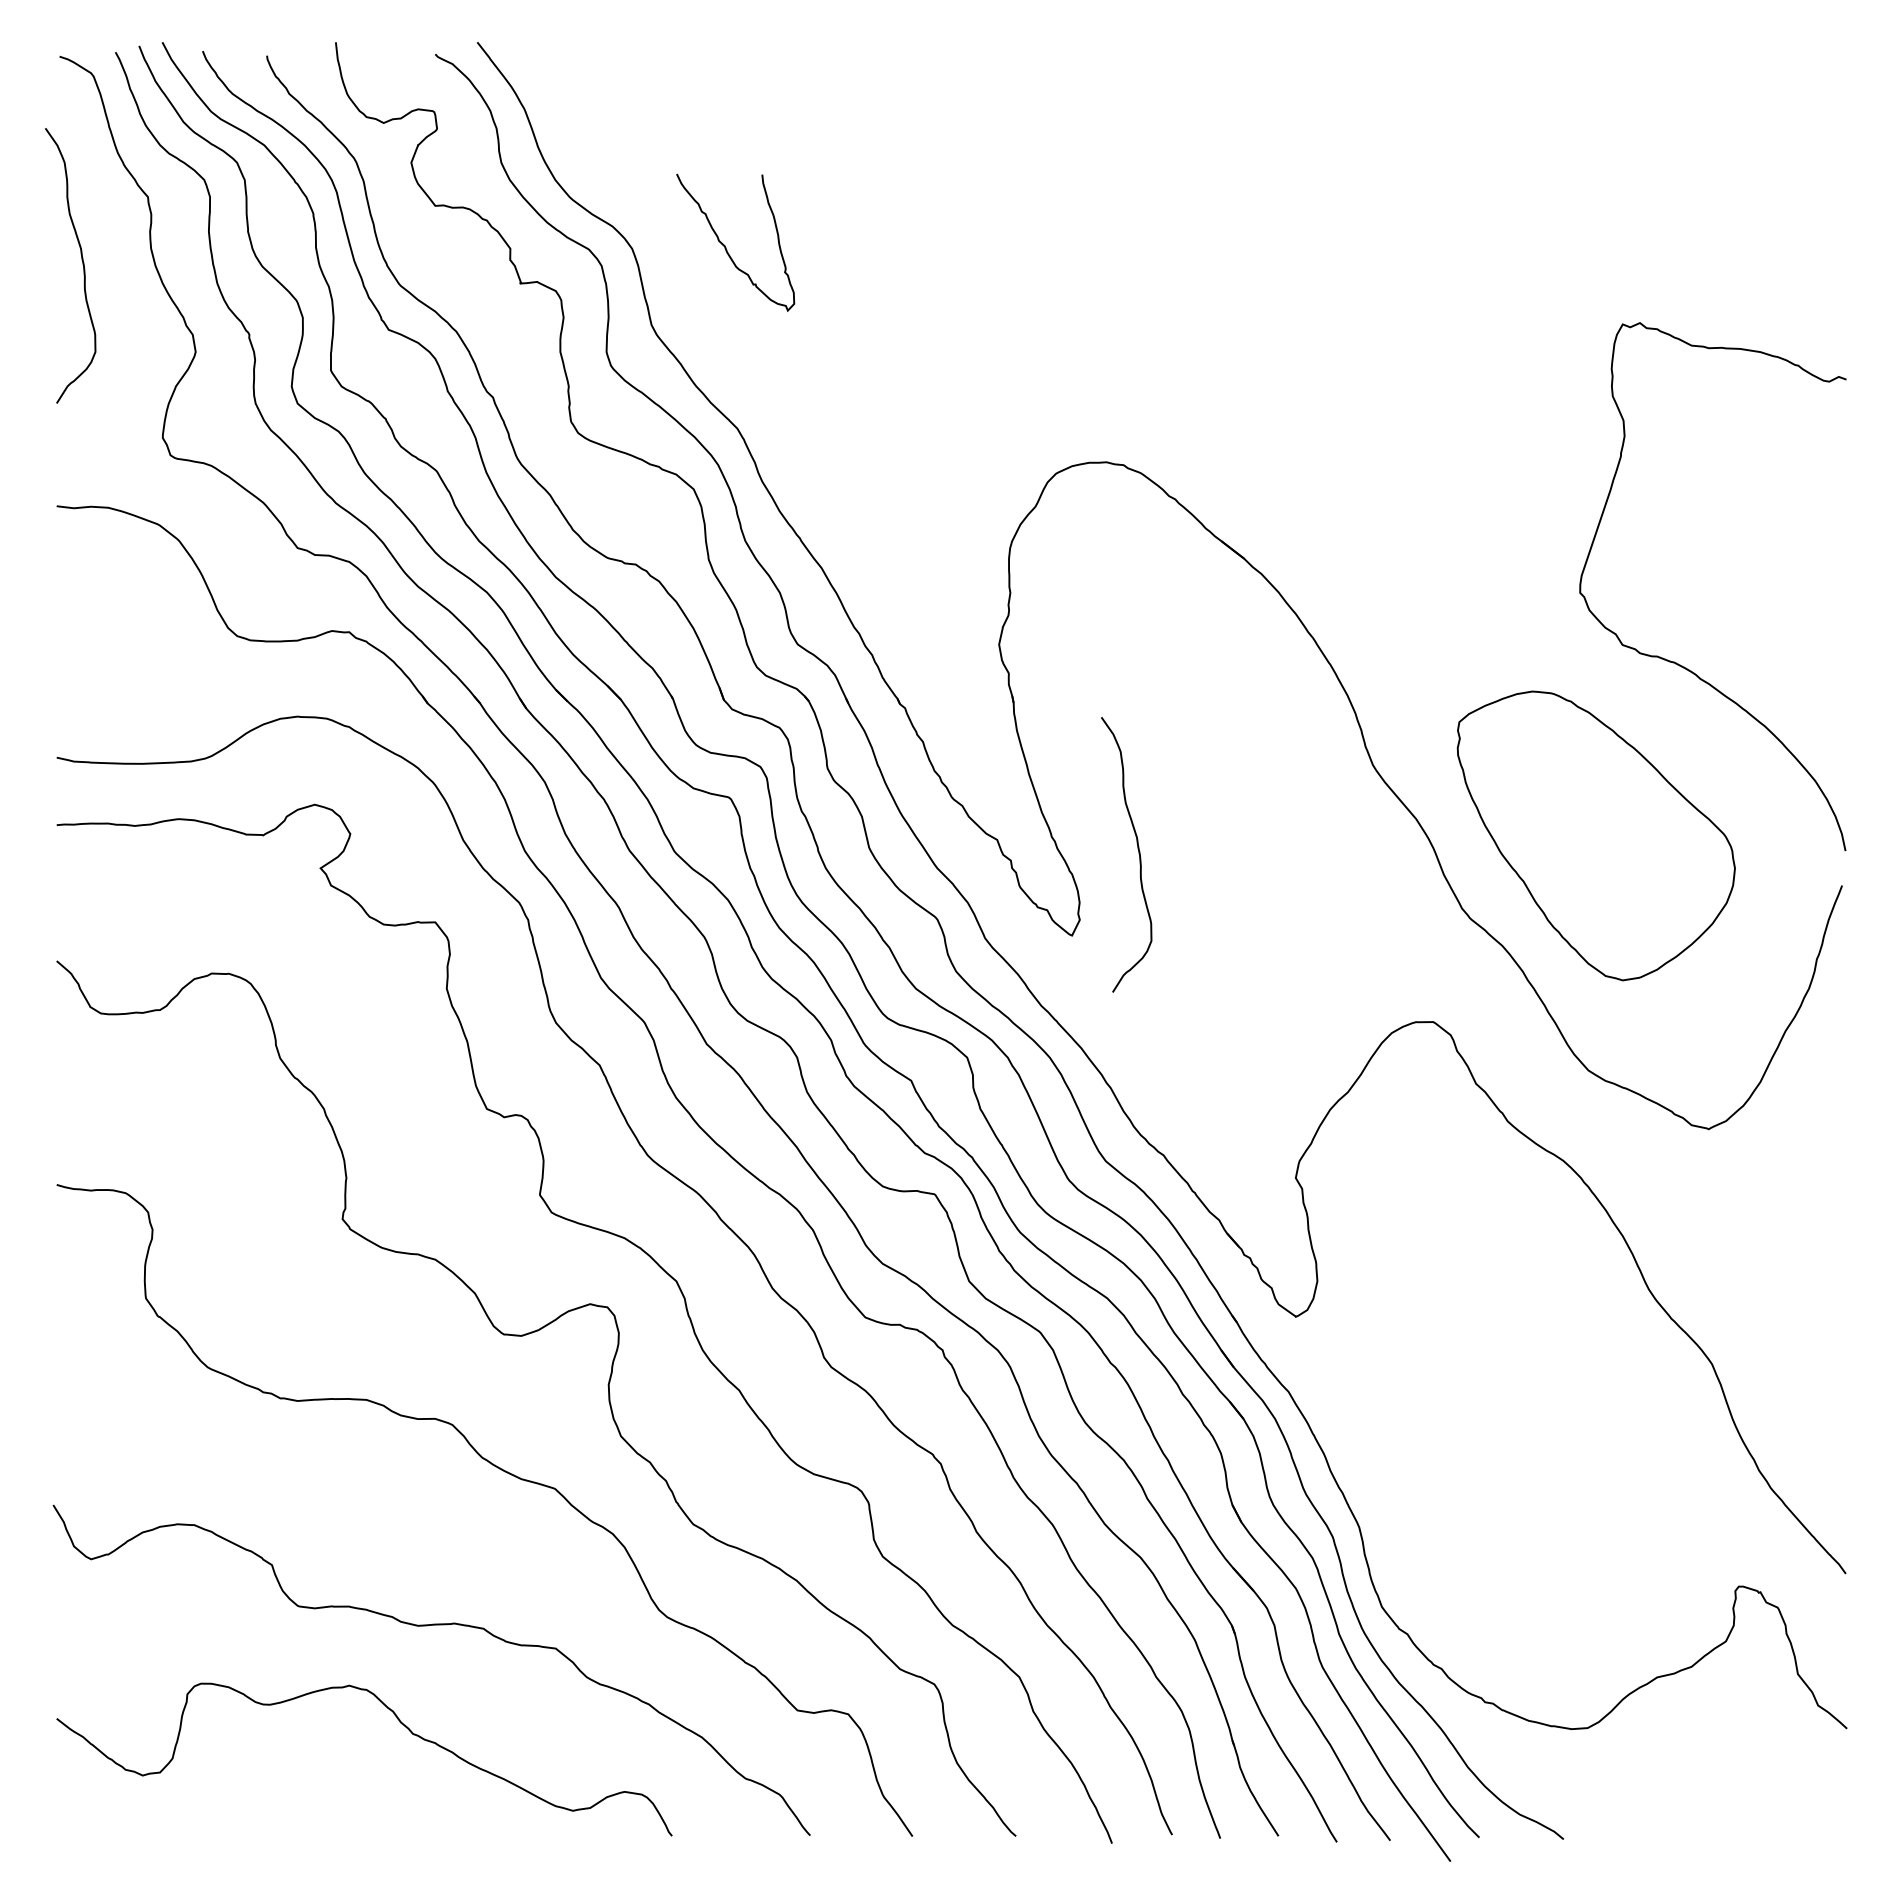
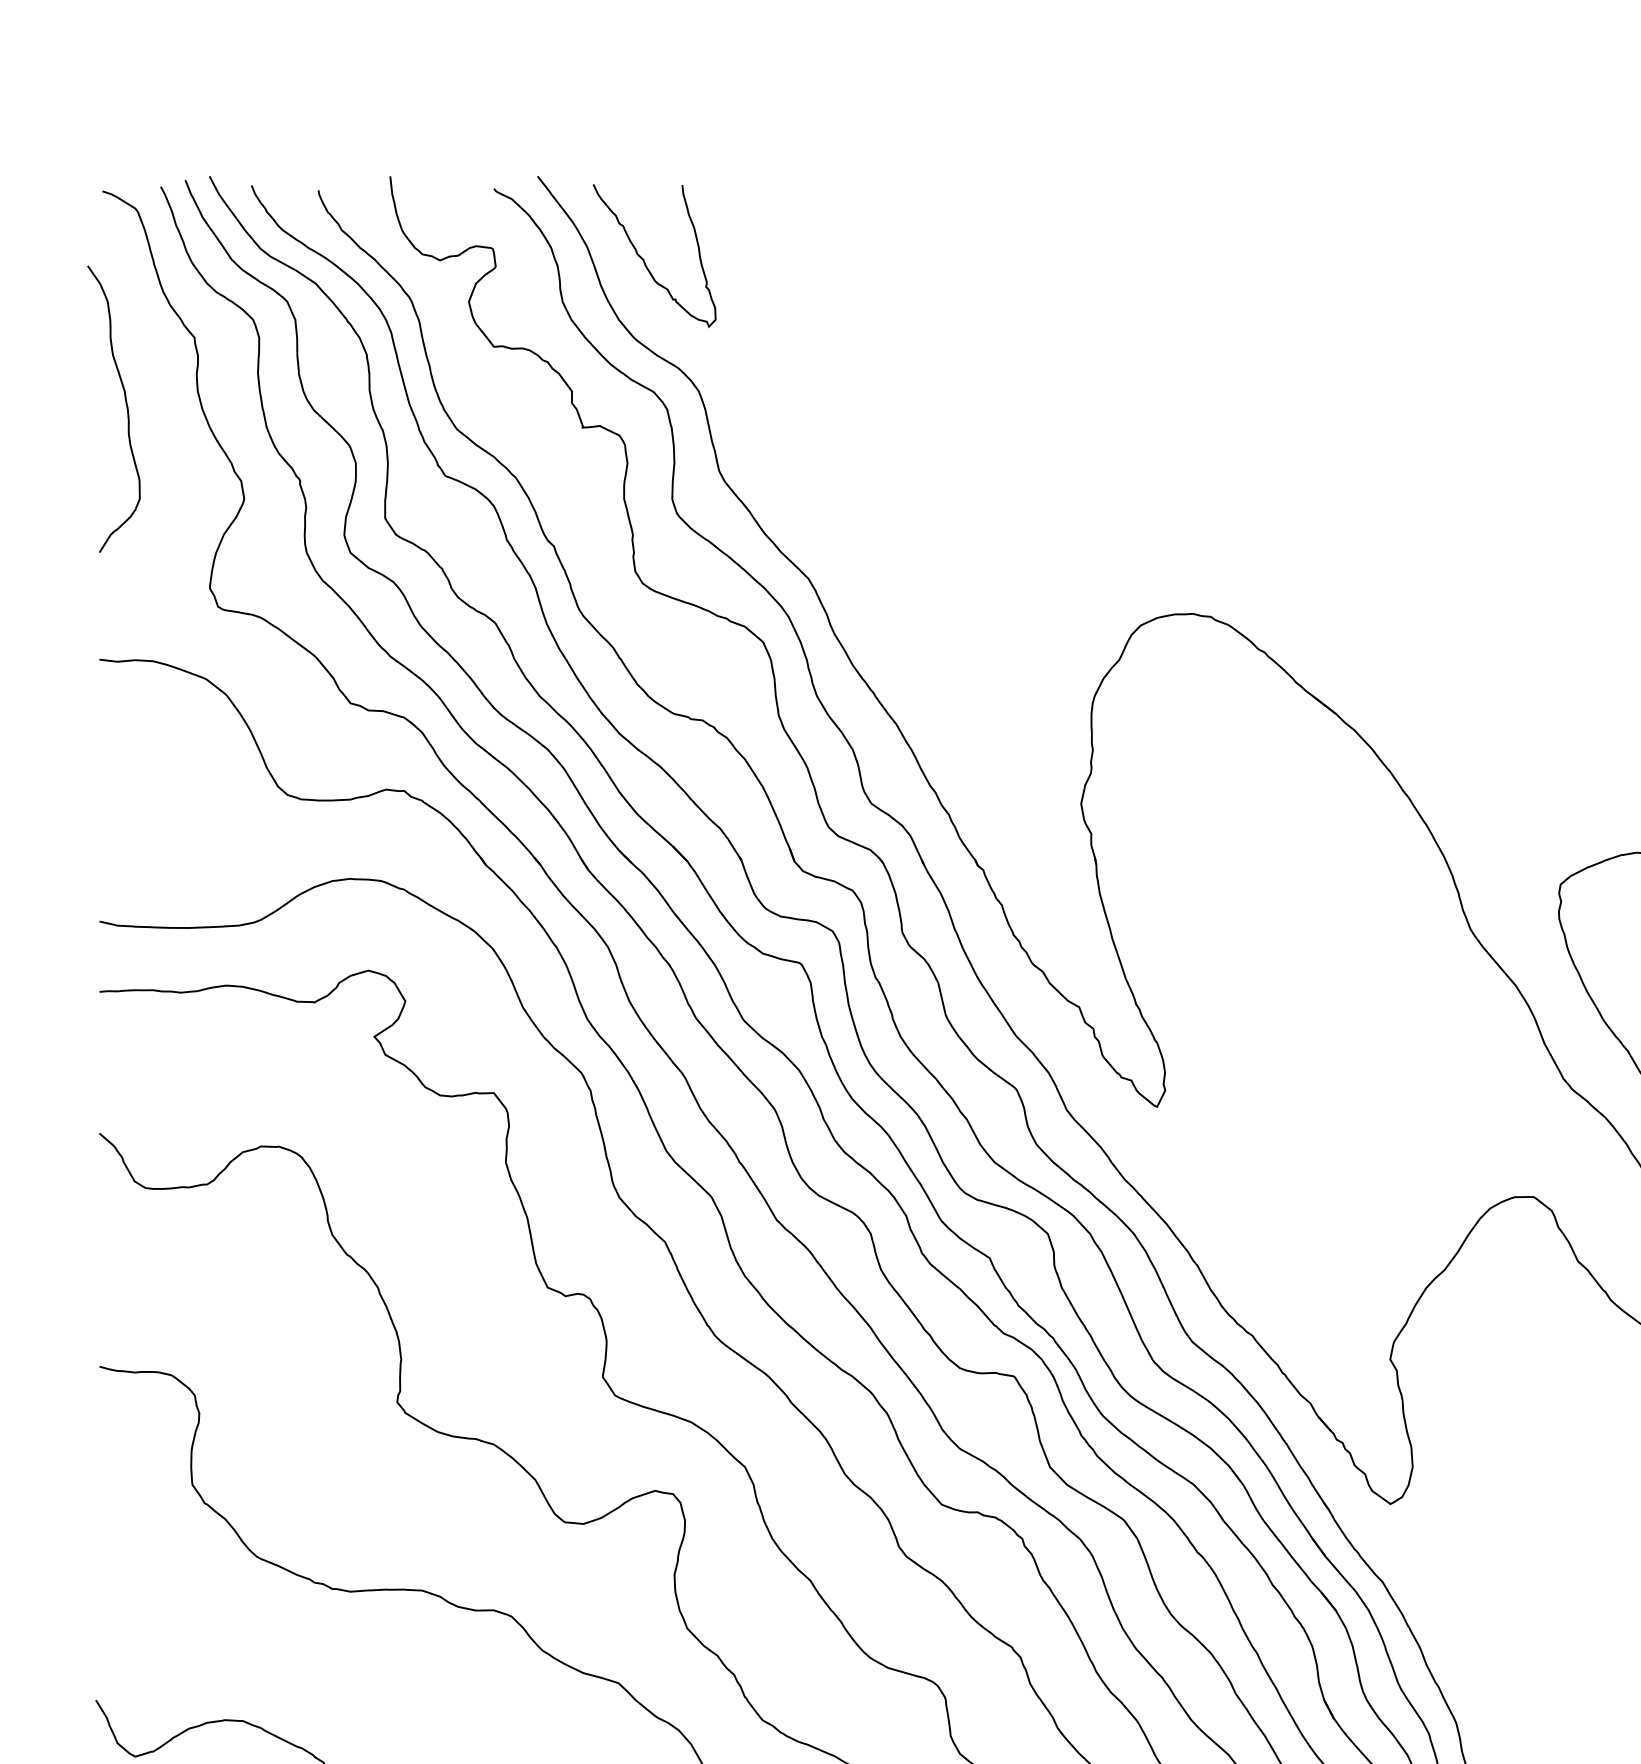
curve: (726, 247) -> (645, 260), moved
curve: (1138, 854) -> (1226, 1022), removed

